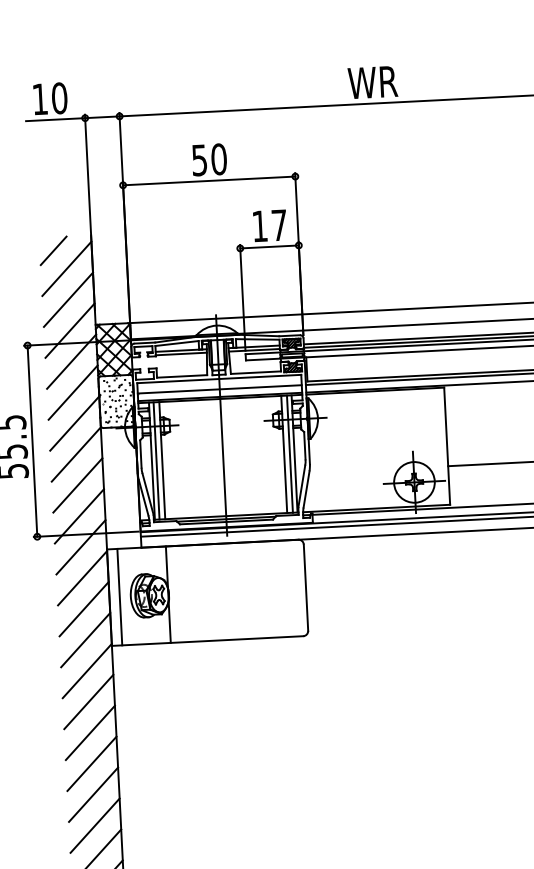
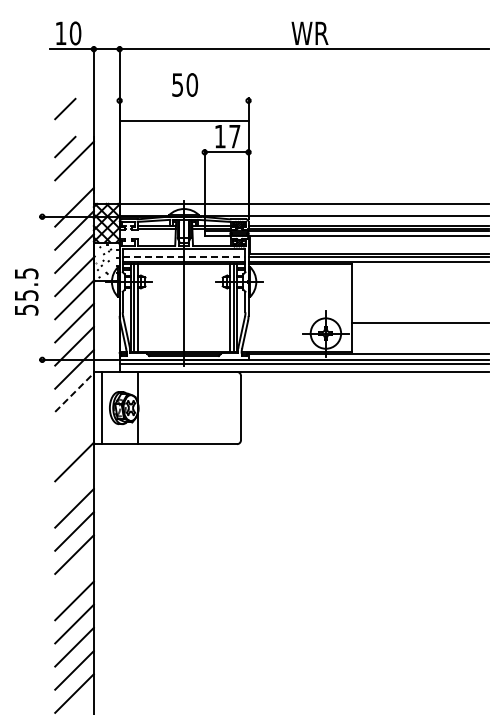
line: (208, 180) -> (183, 120), moved
line: (51, 199) -> (65, 108), added
line: (68, 298) -> (74, 183), removed
line: (220, 389) -> (184, 256), solid -> dashed
line: (32, 440) -> (42, 287), removed
line: (82, 578) -> (74, 392), solid -> dashed
line: (84, 608) -> (74, 415), removed
line: (85, 639) -> (74, 438), removed
line: (88, 701) -> (74, 484), removed
line: (95, 825) -> (74, 577), removed

